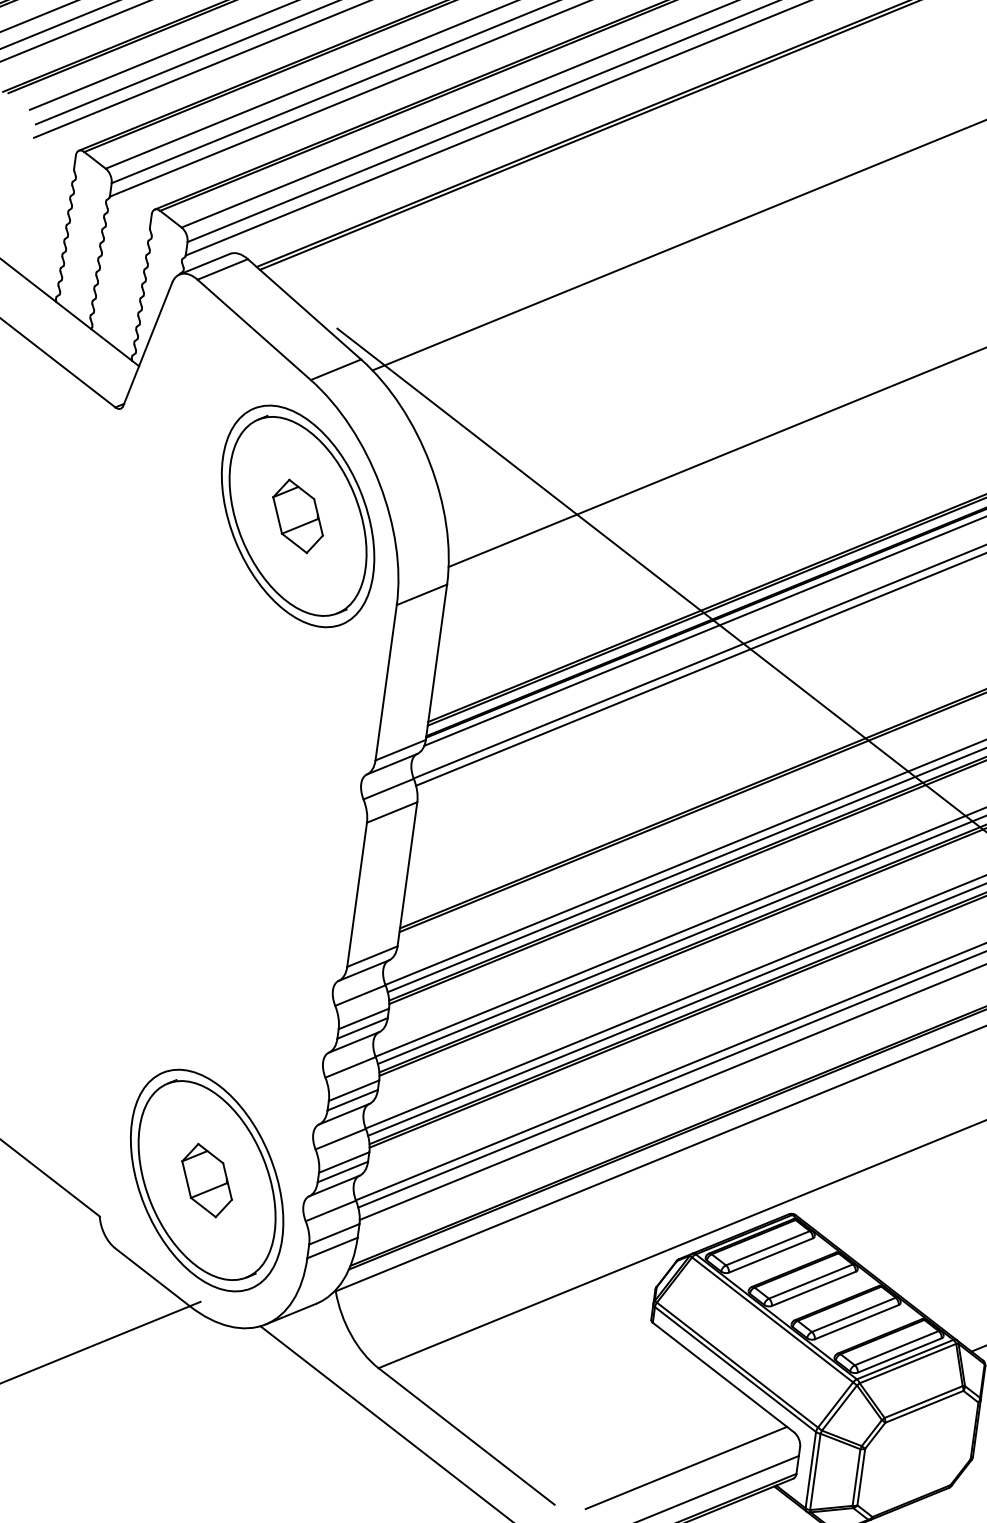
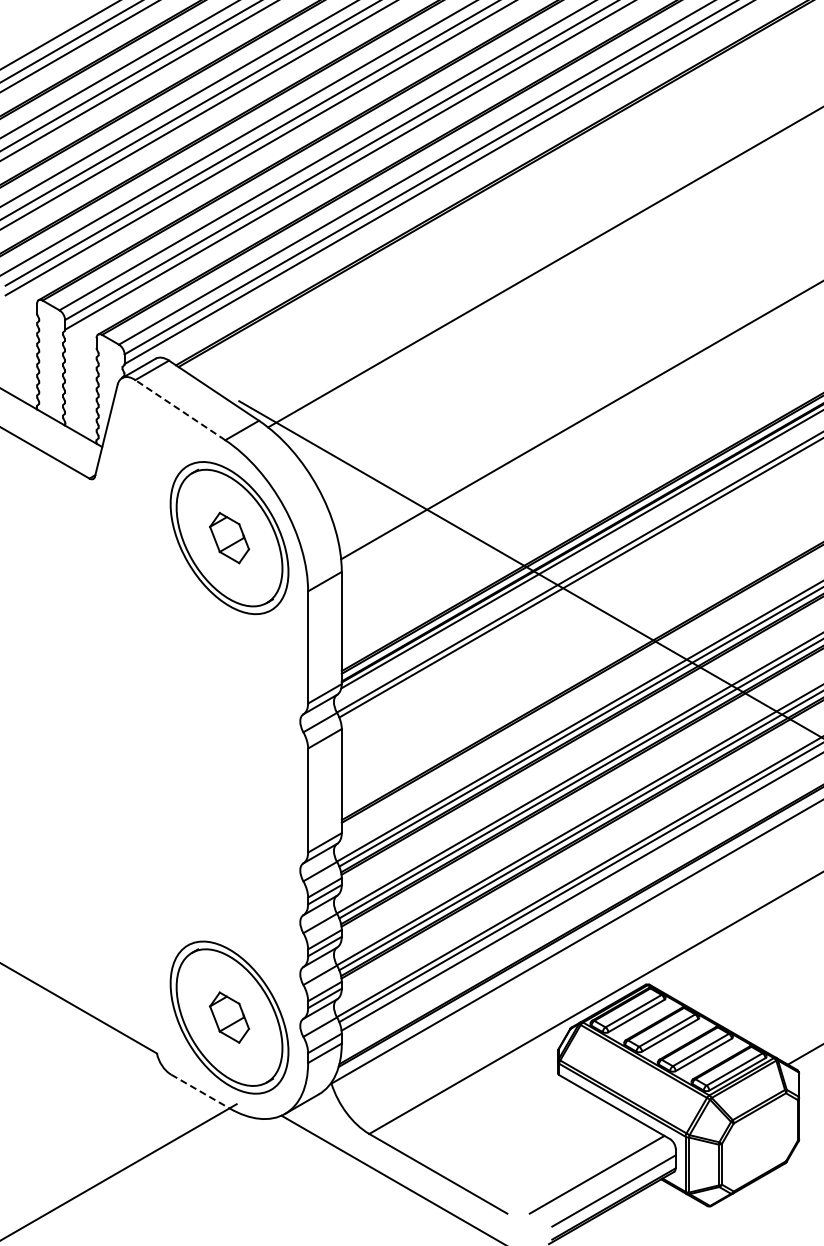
line: (253, 328) -> (179, 409), solid -> dashed
line: (152, 1277) -> (200, 1091), solid -> dashed

